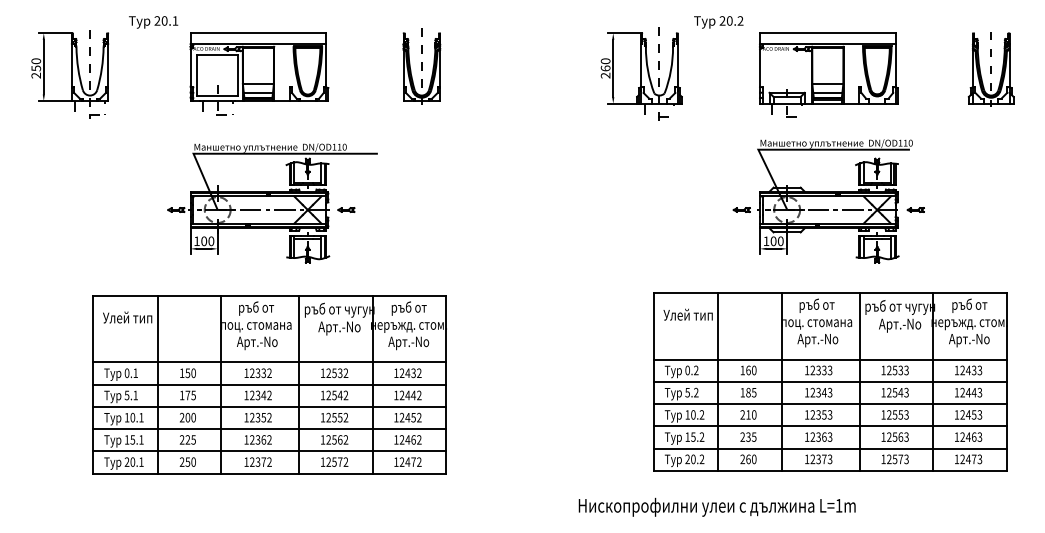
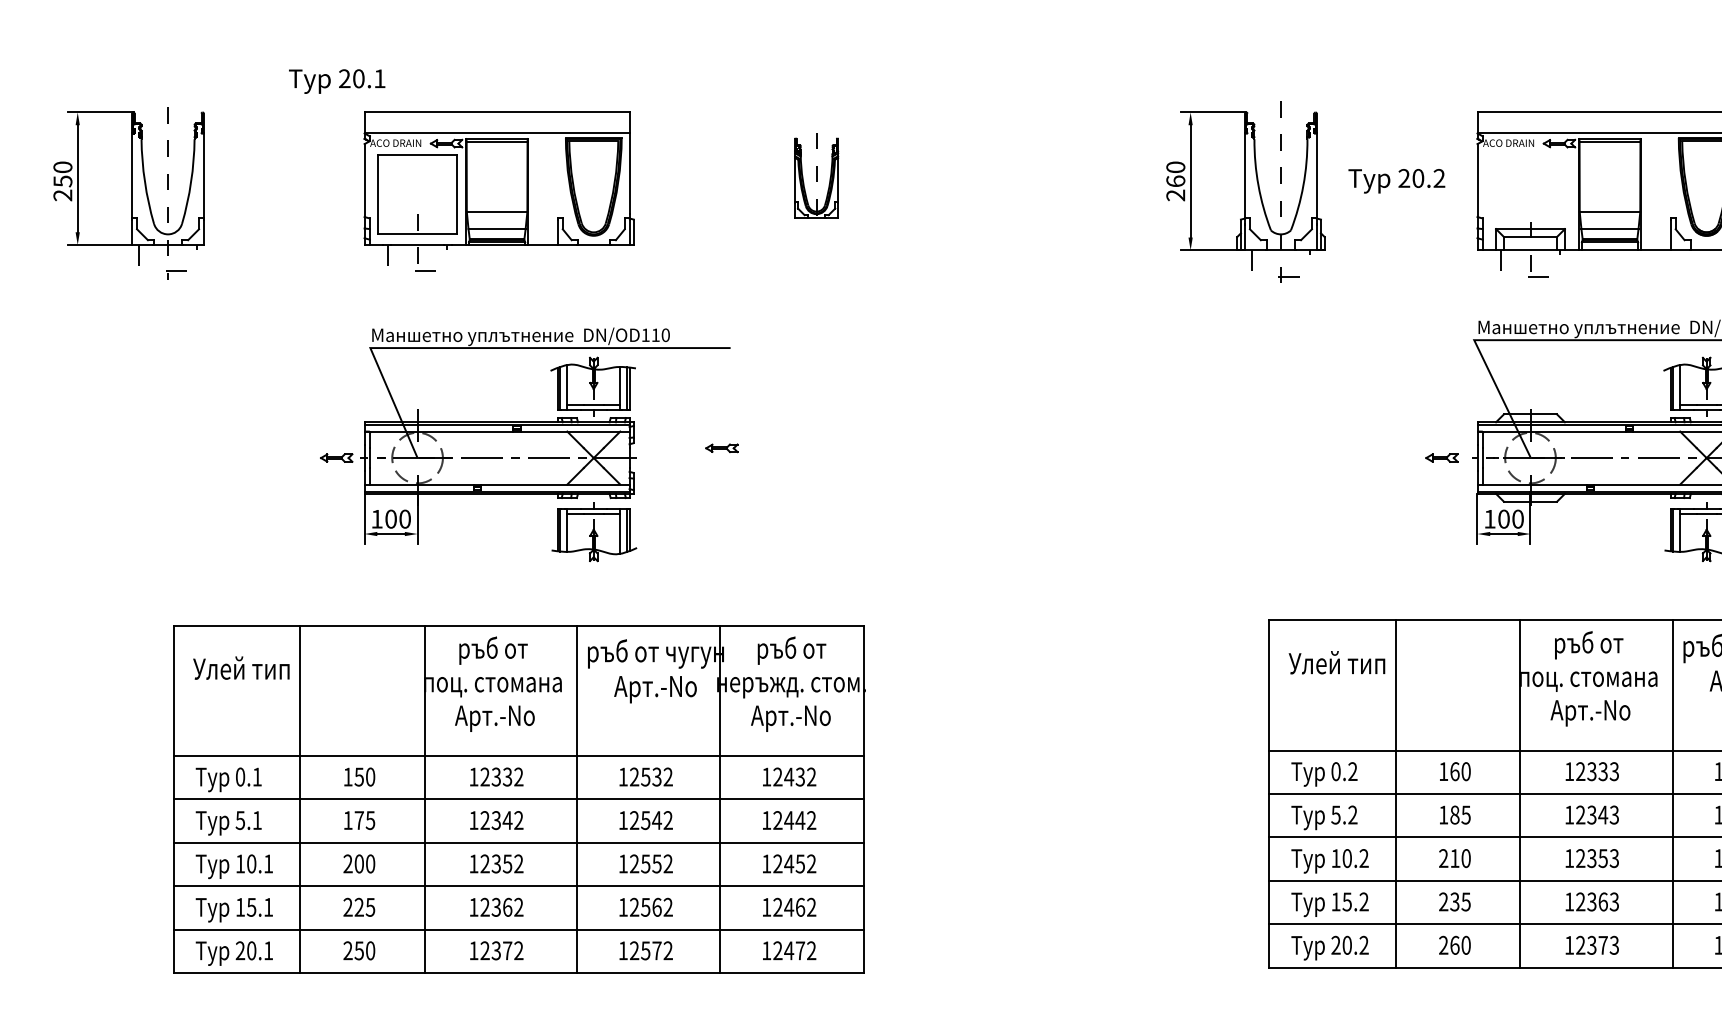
text: (153, 22) -> (337, 81), moved
text: (718, 22) -> (1396, 181), moved
part: (421, 66) -> (815, 177), size x0.6
part: (346, 209) -> (722, 447), moved

